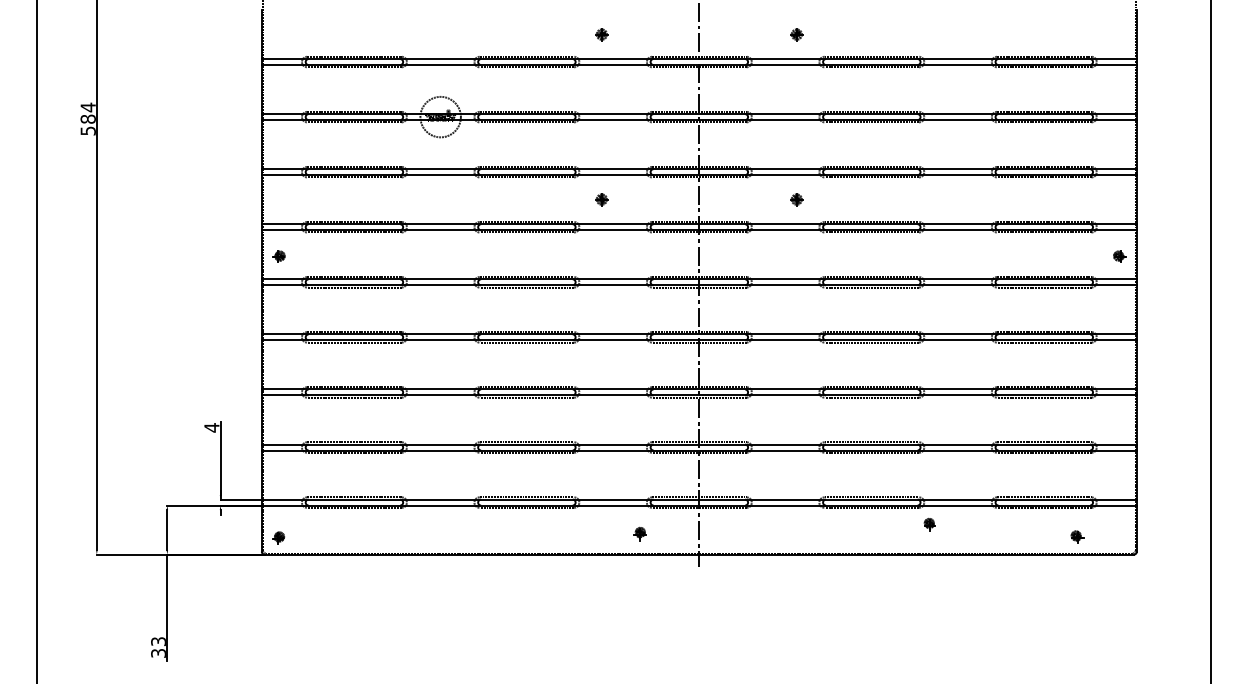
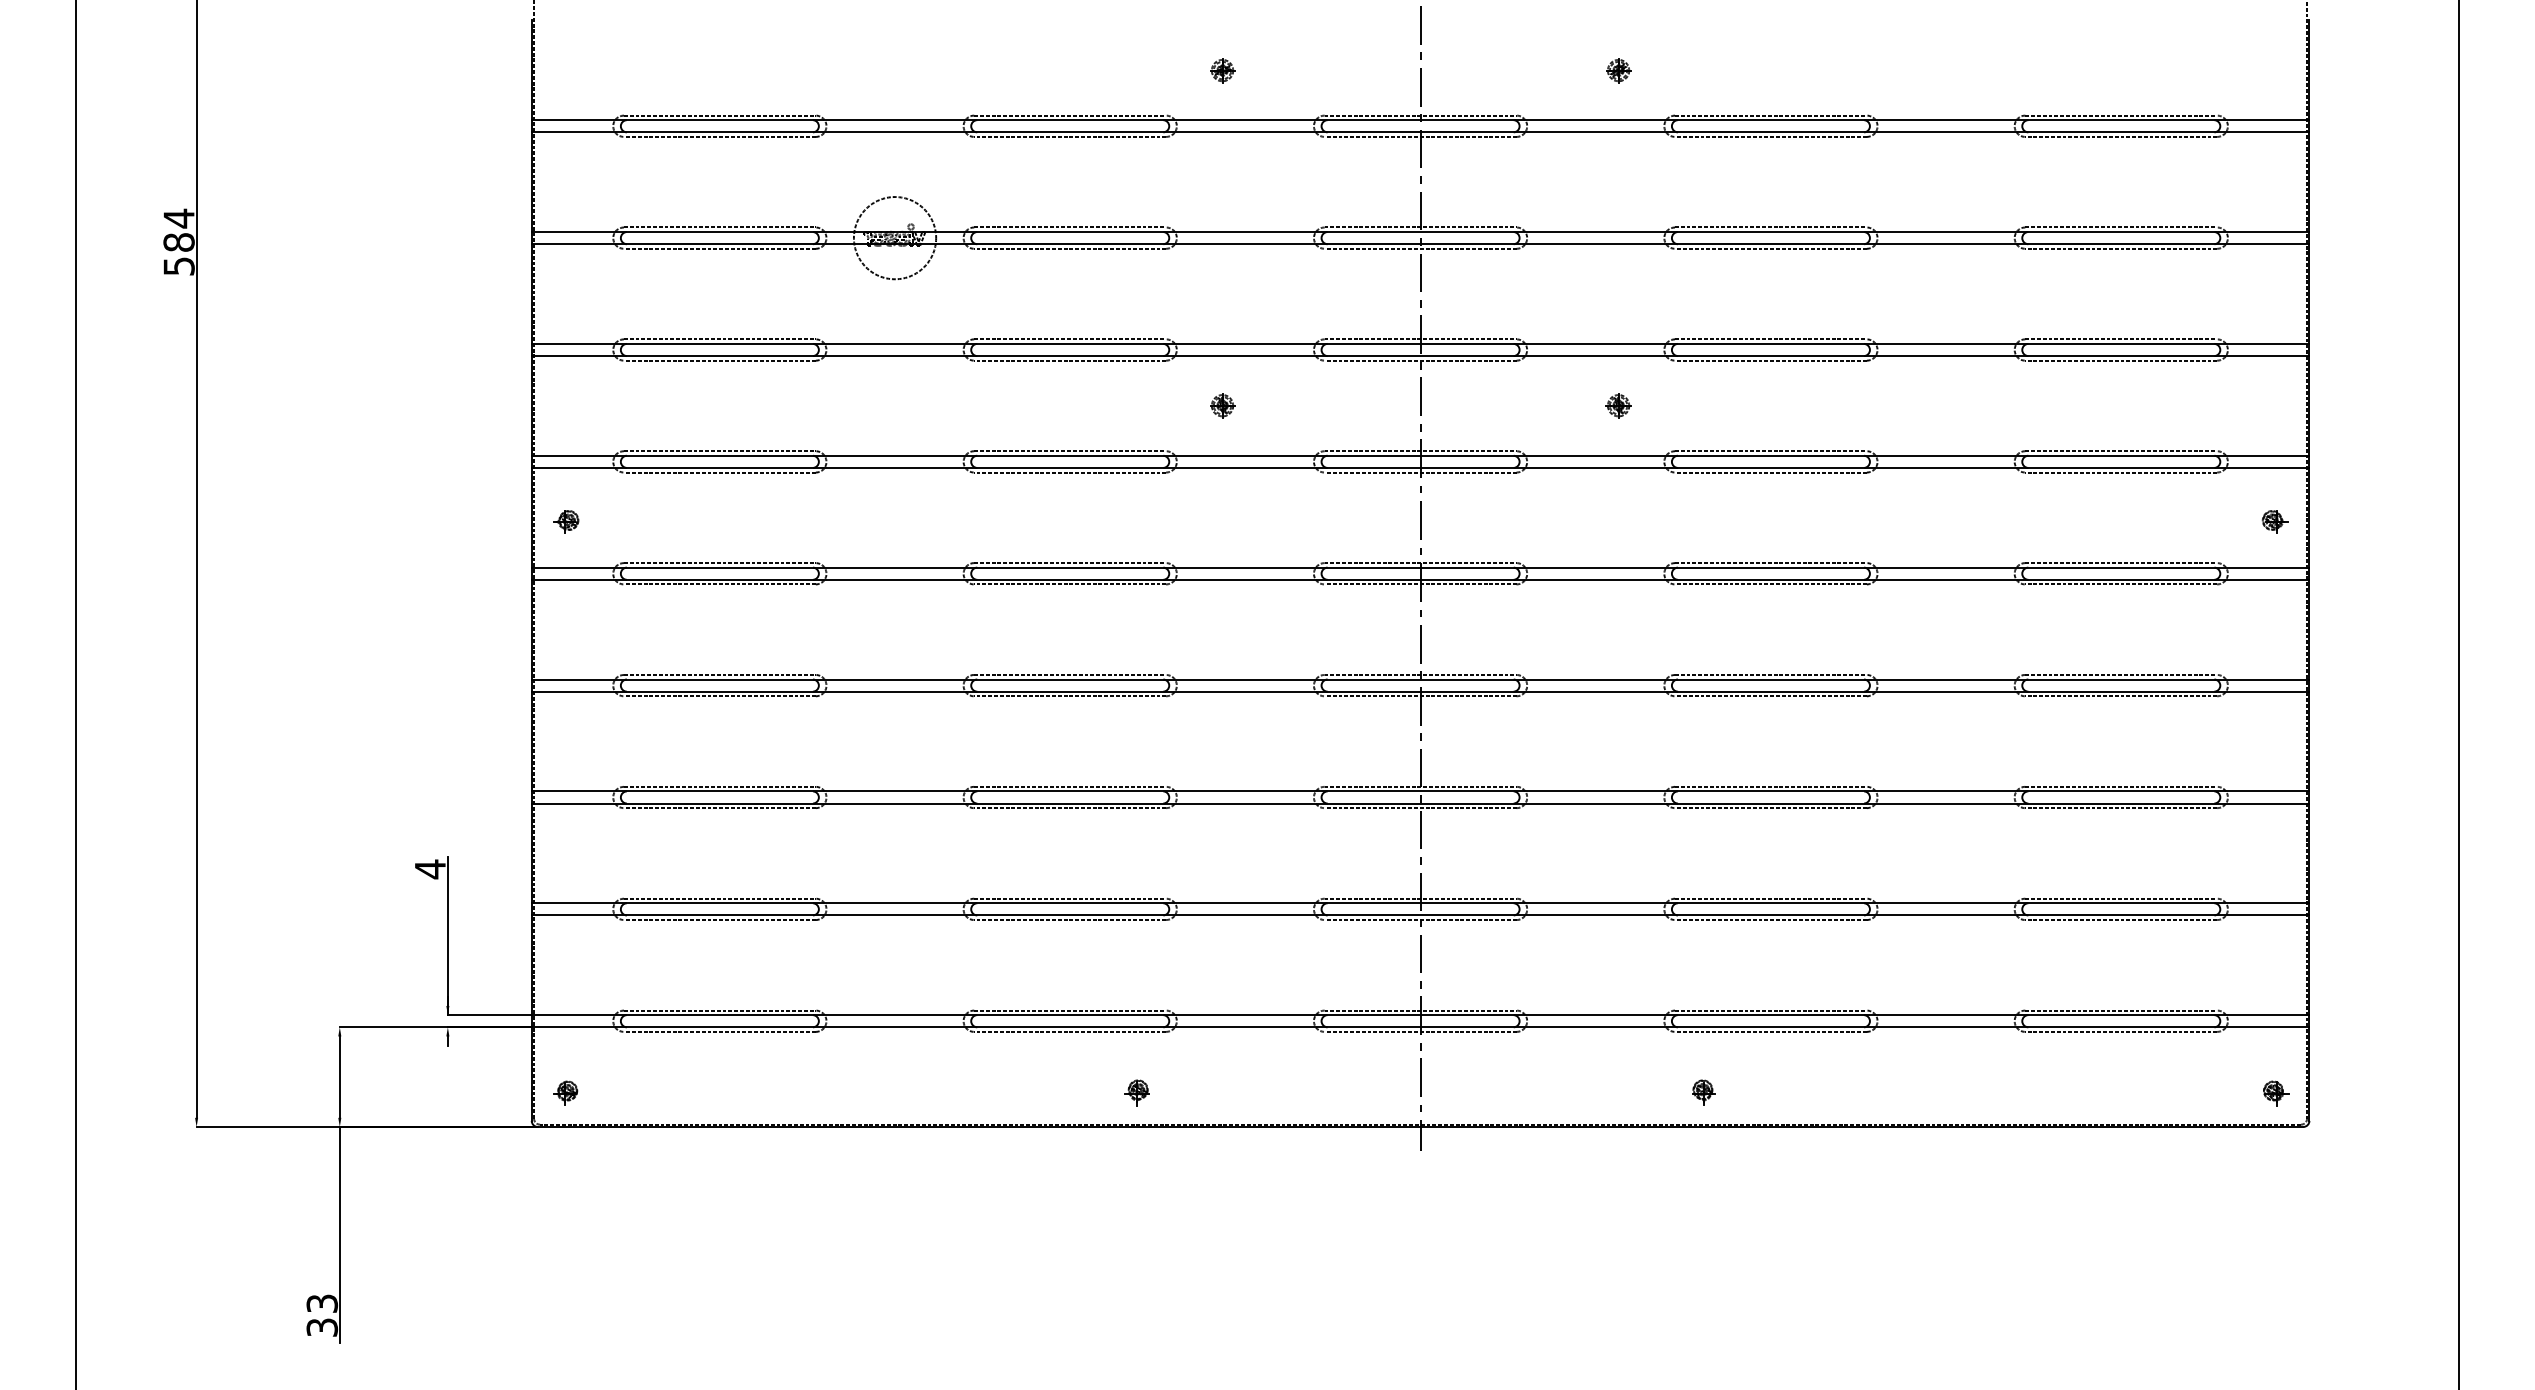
part: (929, 524) -> (1703, 1092), moved
part: (639, 533) -> (1136, 1092), moved
part: (1077, 536) -> (2276, 1092), moved

